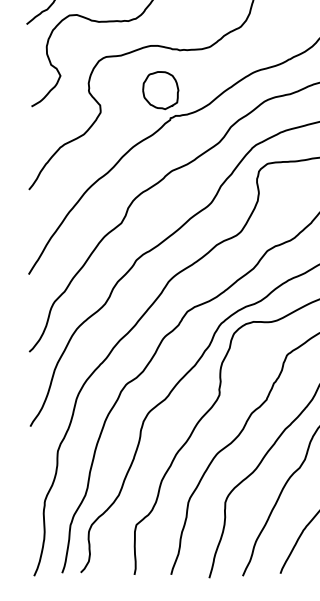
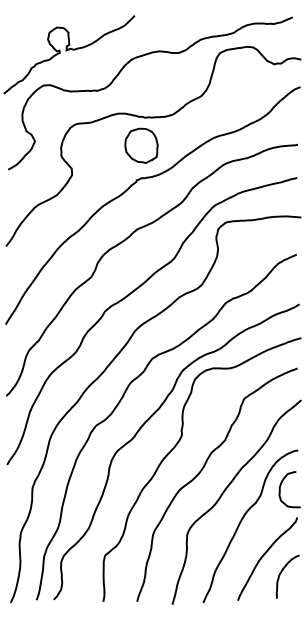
part: (160, 90) -> (141, 145), moved

